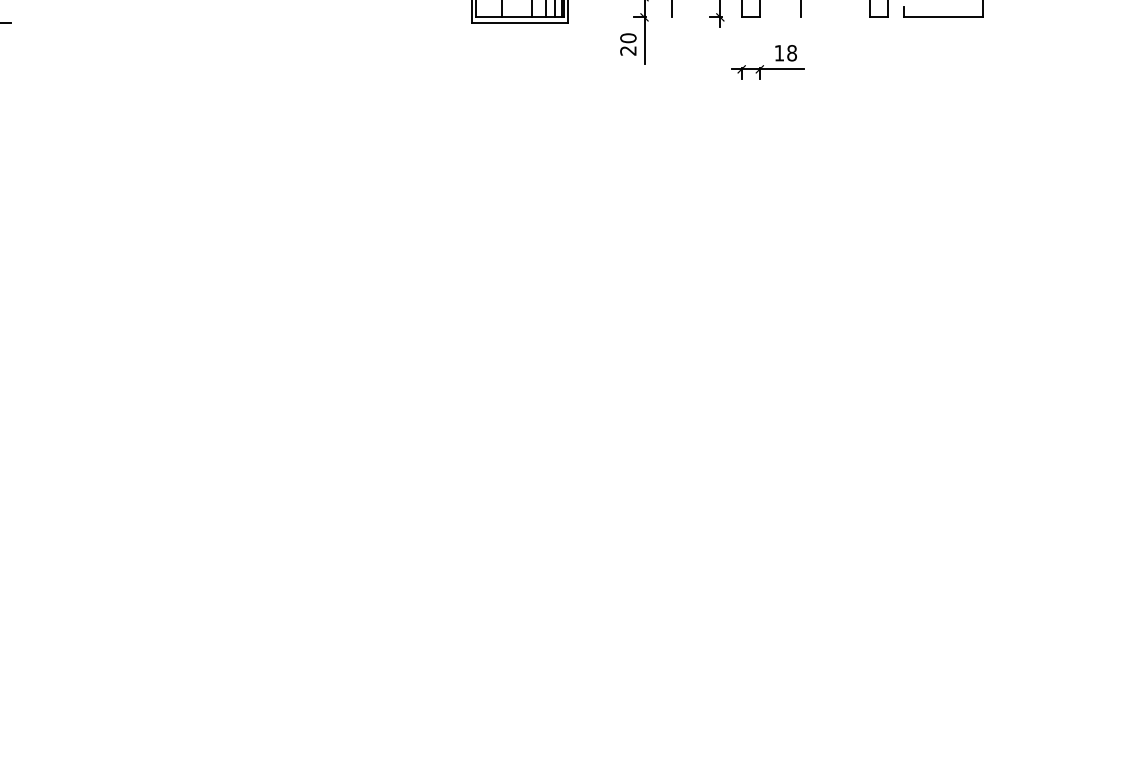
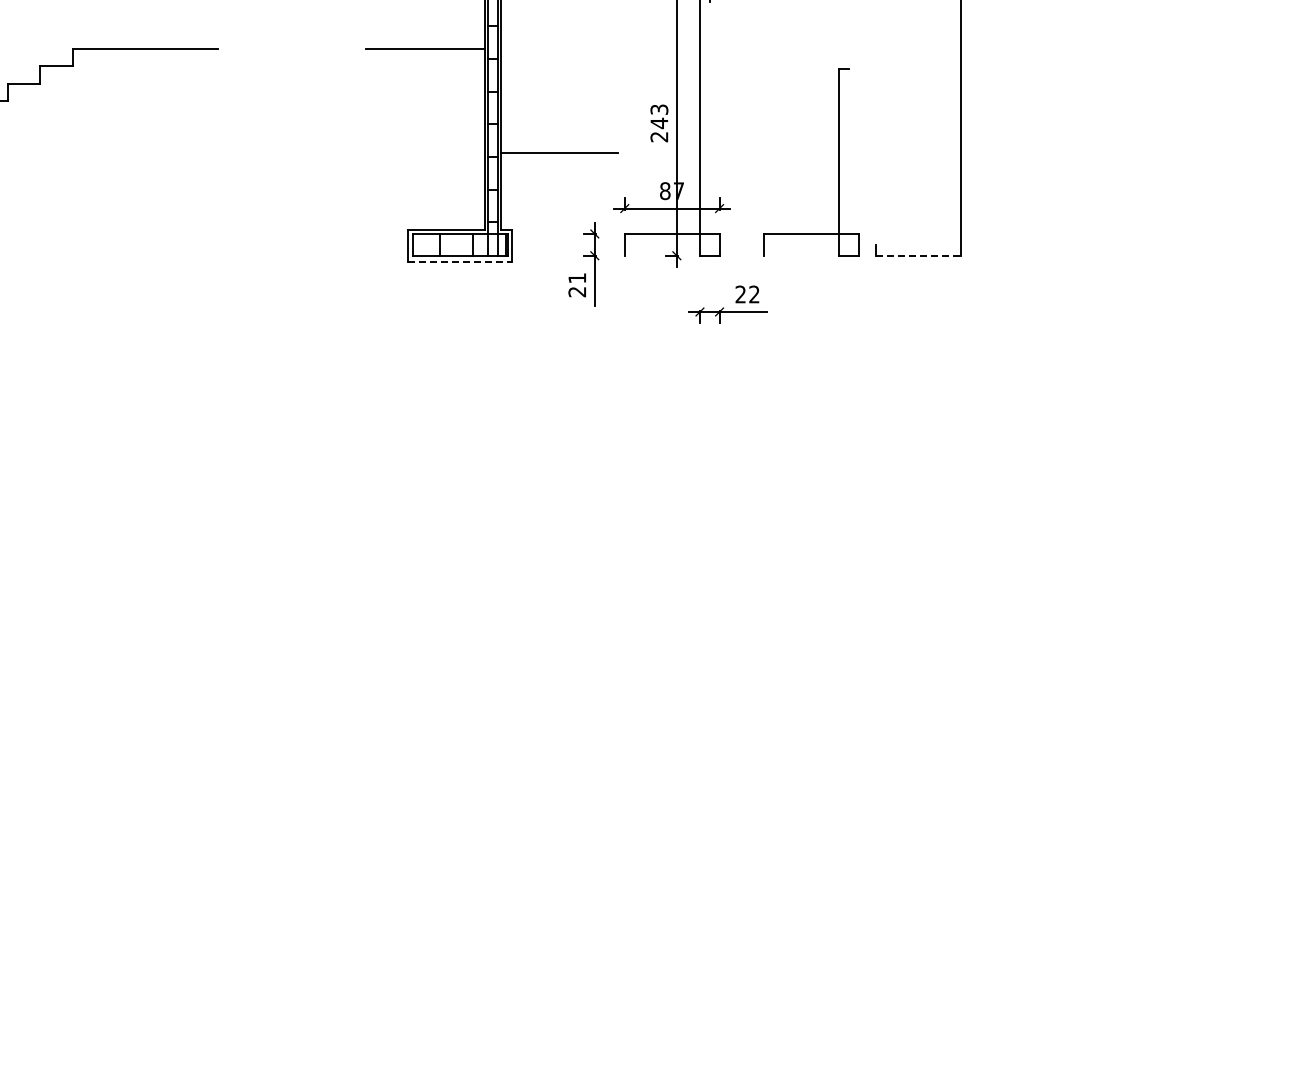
line: (943, 17) -> (918, 255), solid -> dashed
line: (520, 23) -> (460, 262), solid -> dashed
text: (628, 38) -> (577, 278), 20 -> 21
text: (785, 53) -> (747, 294), 18 -> 22

